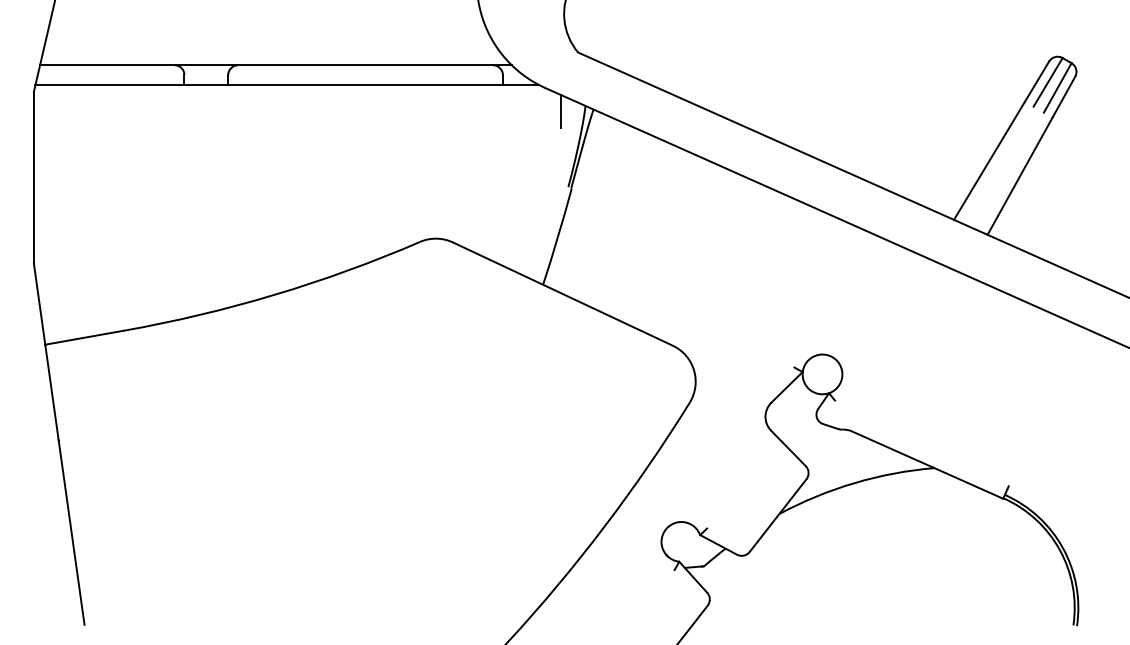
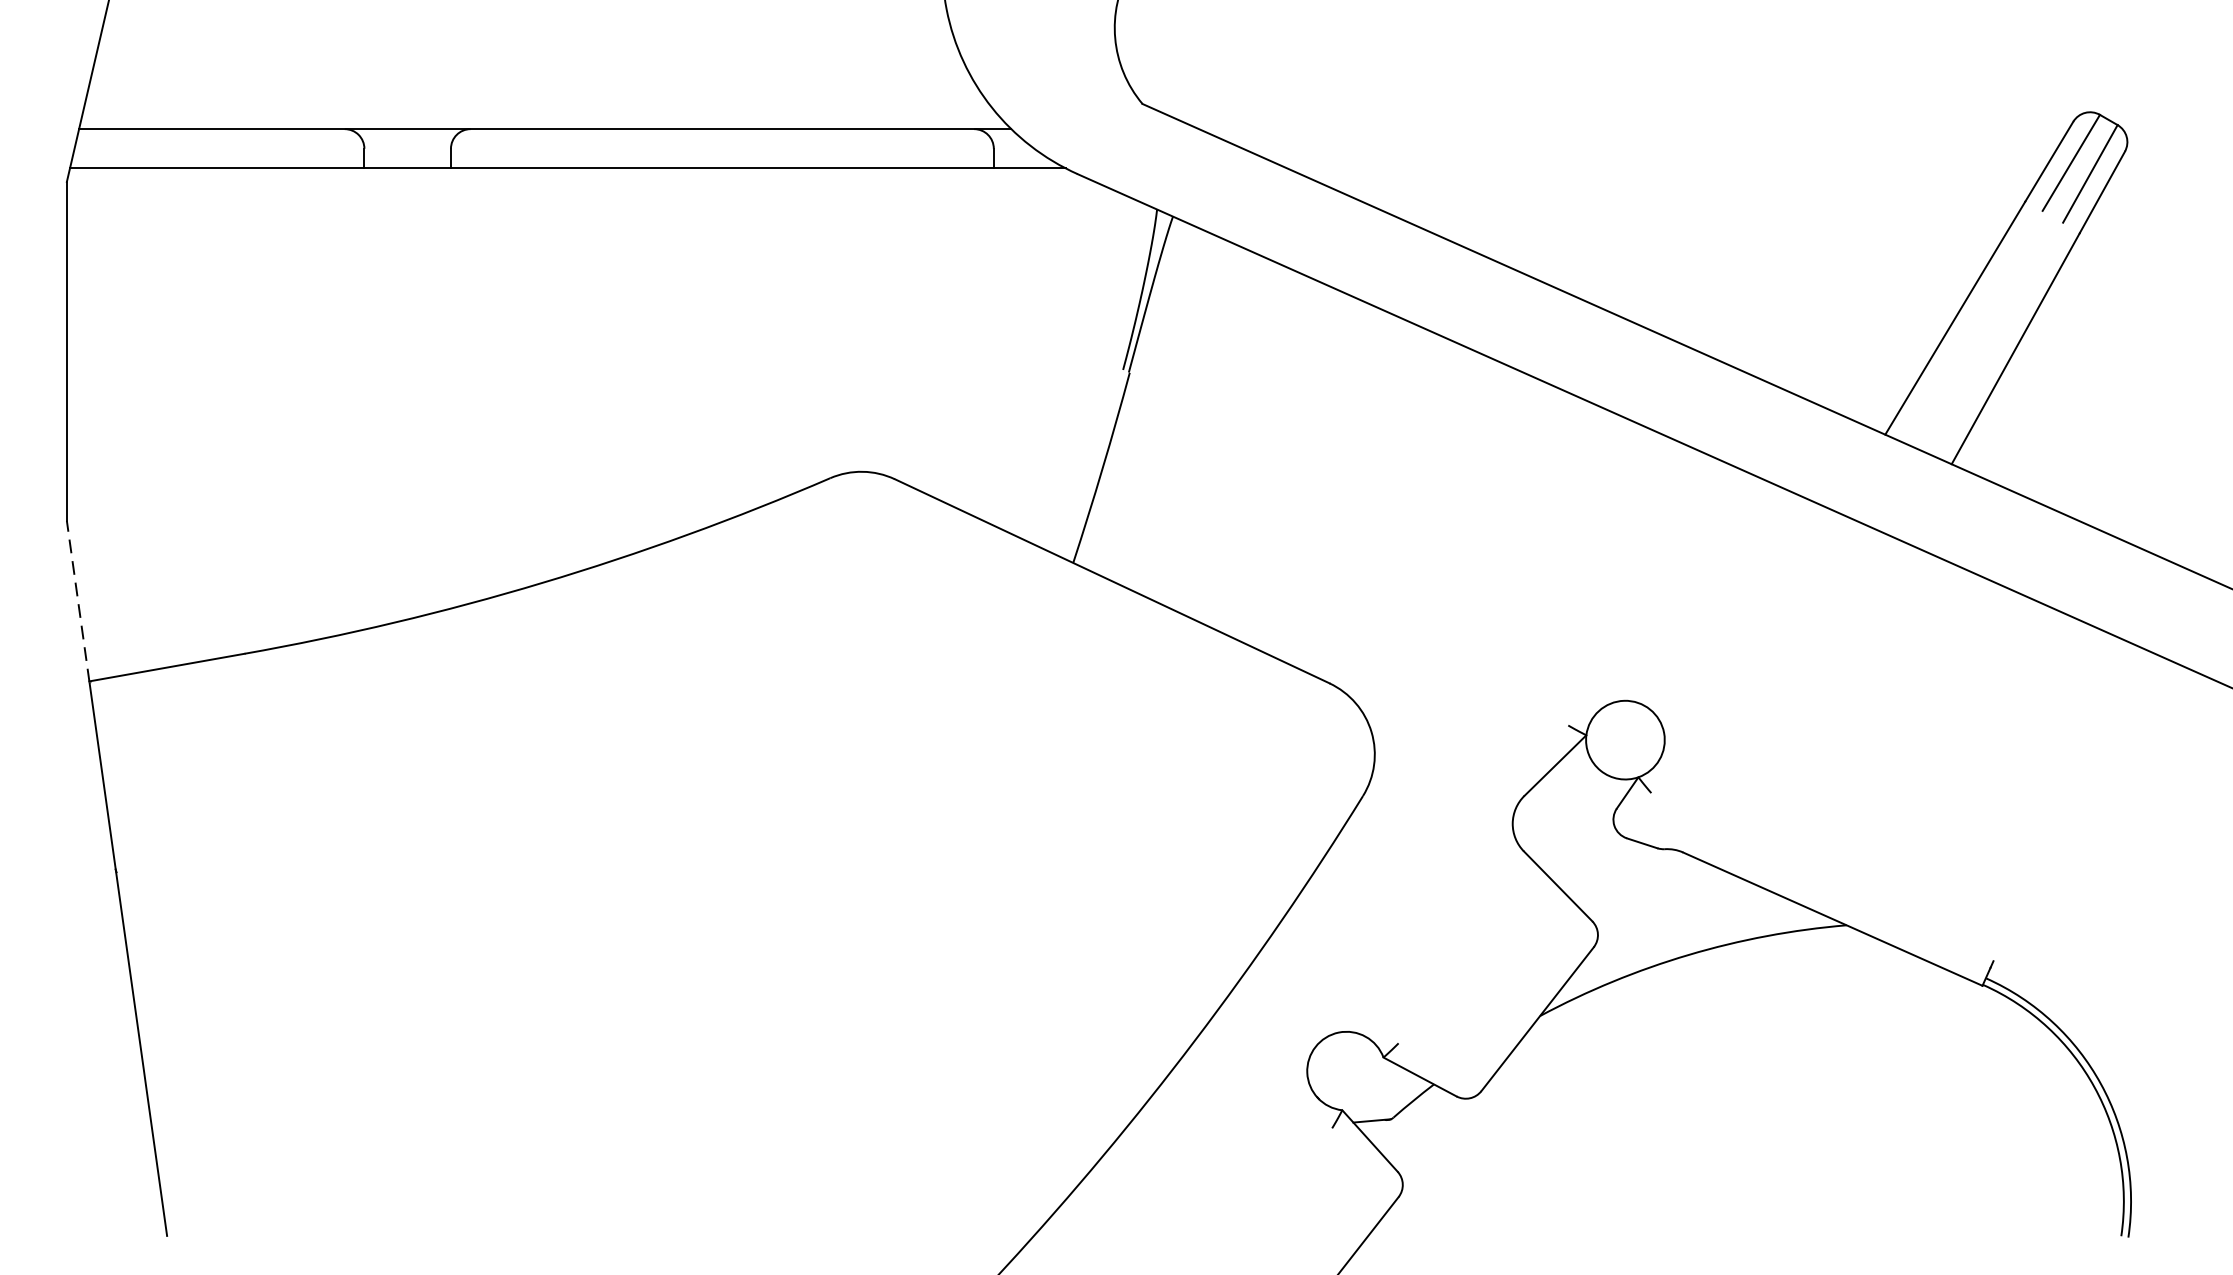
line: (561, 111) -> (1109, 220), removed
line: (39, 303) -> (77, 599), solid -> dashed

